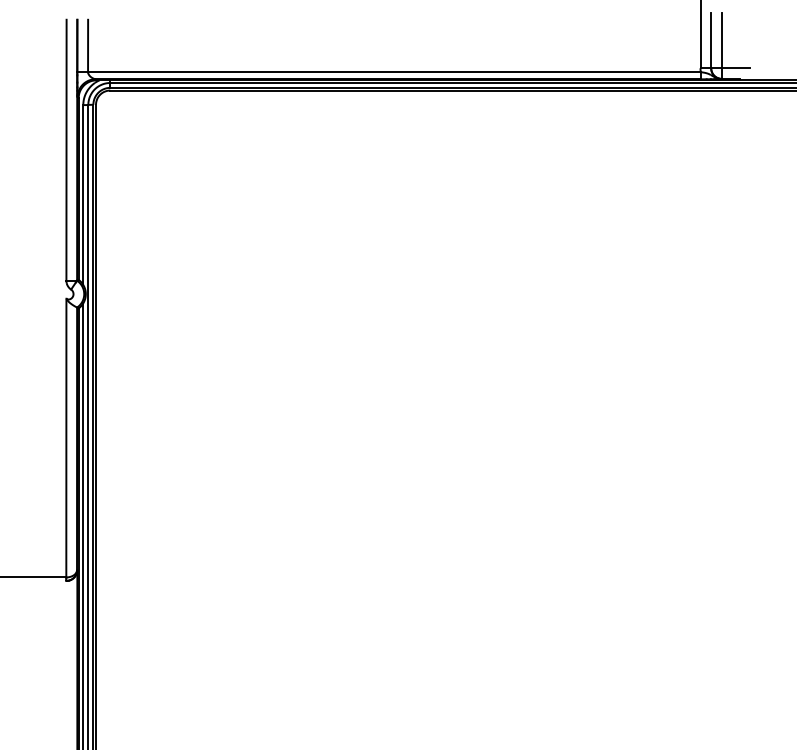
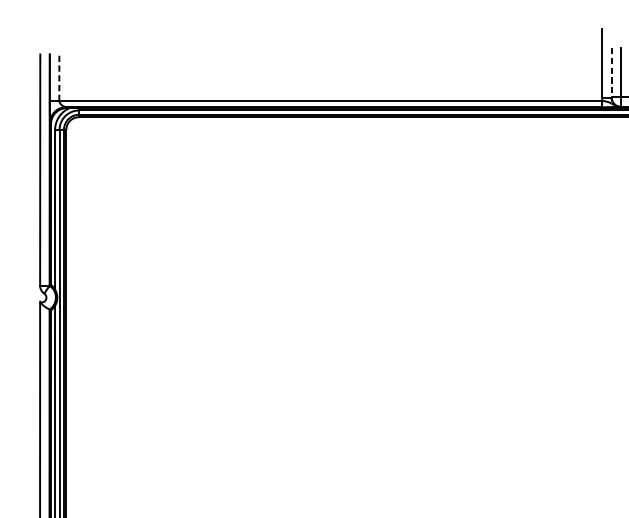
line: (711, 40) -> (611, 72), solid -> dashed
line: (88, 45) -> (59, 77), solid -> dashed

